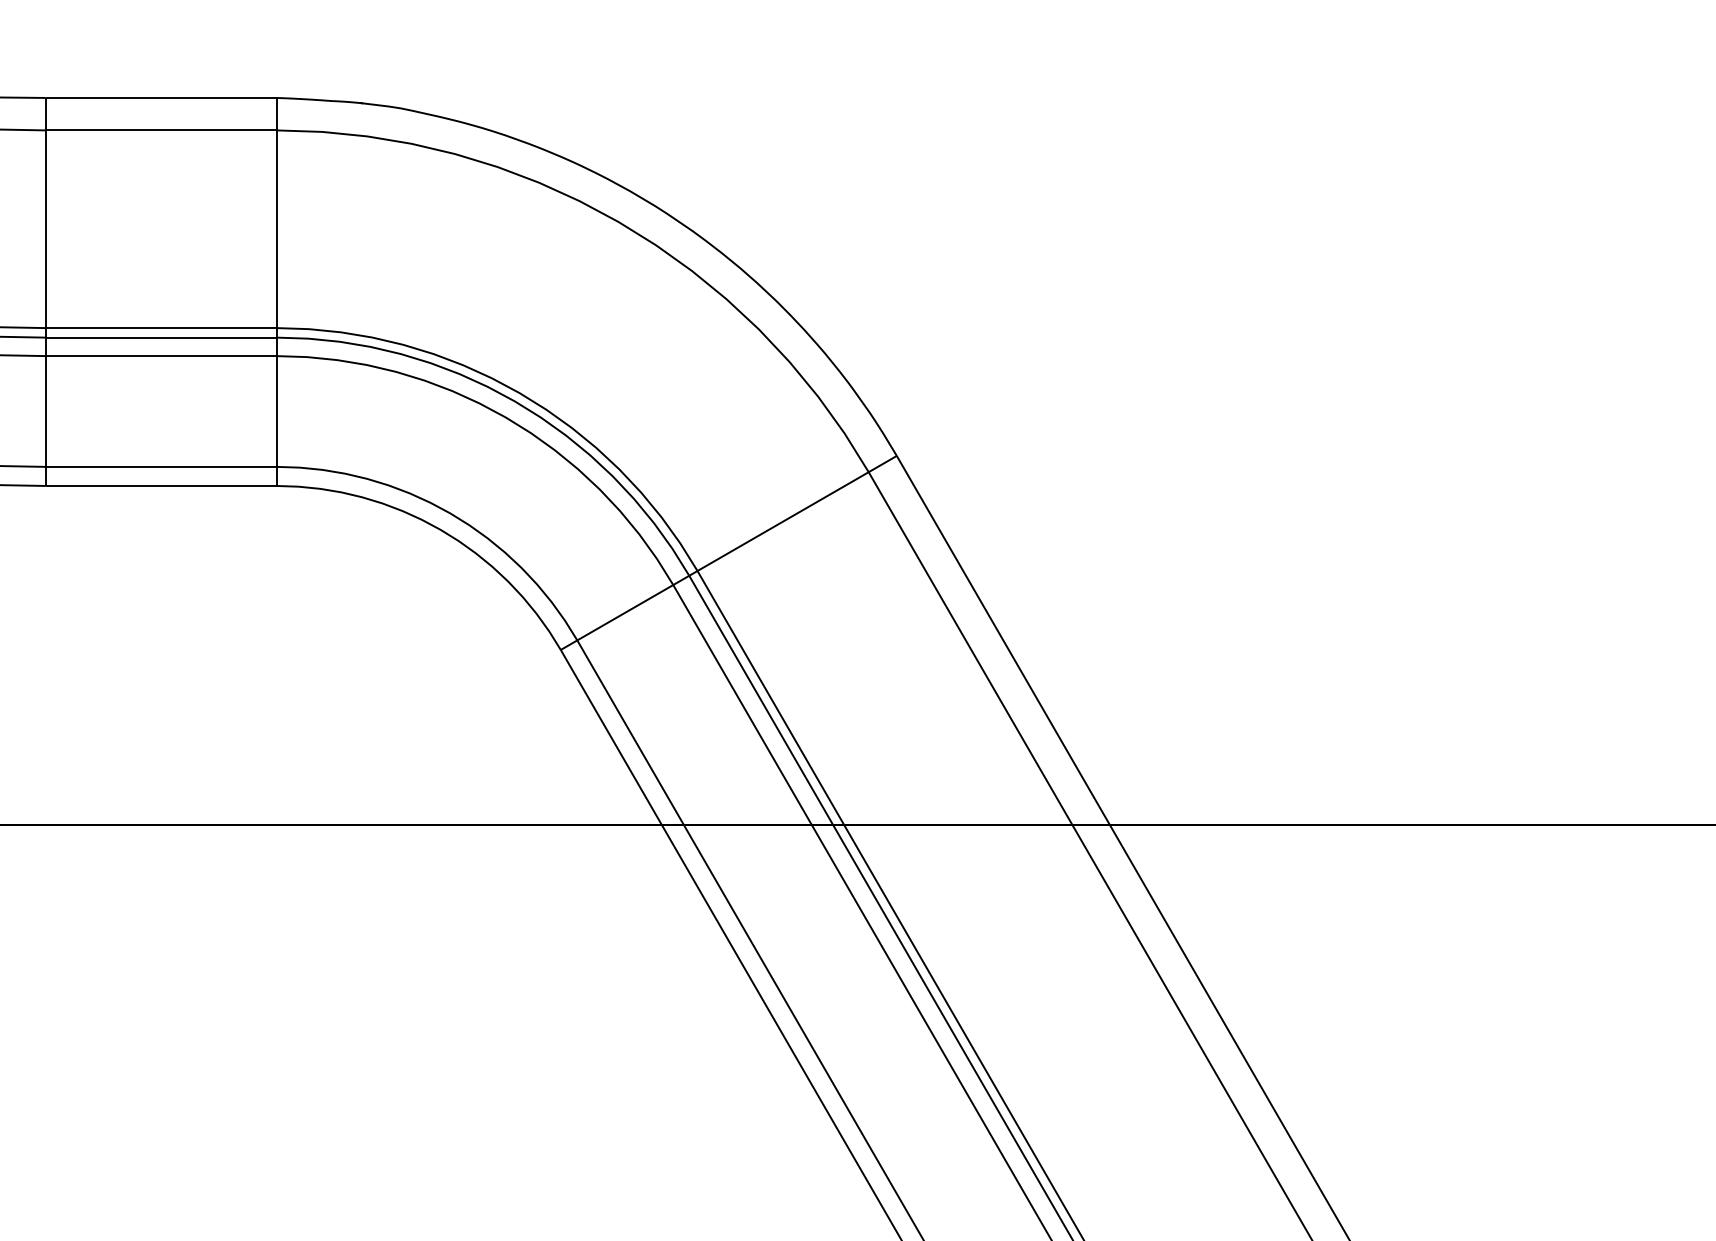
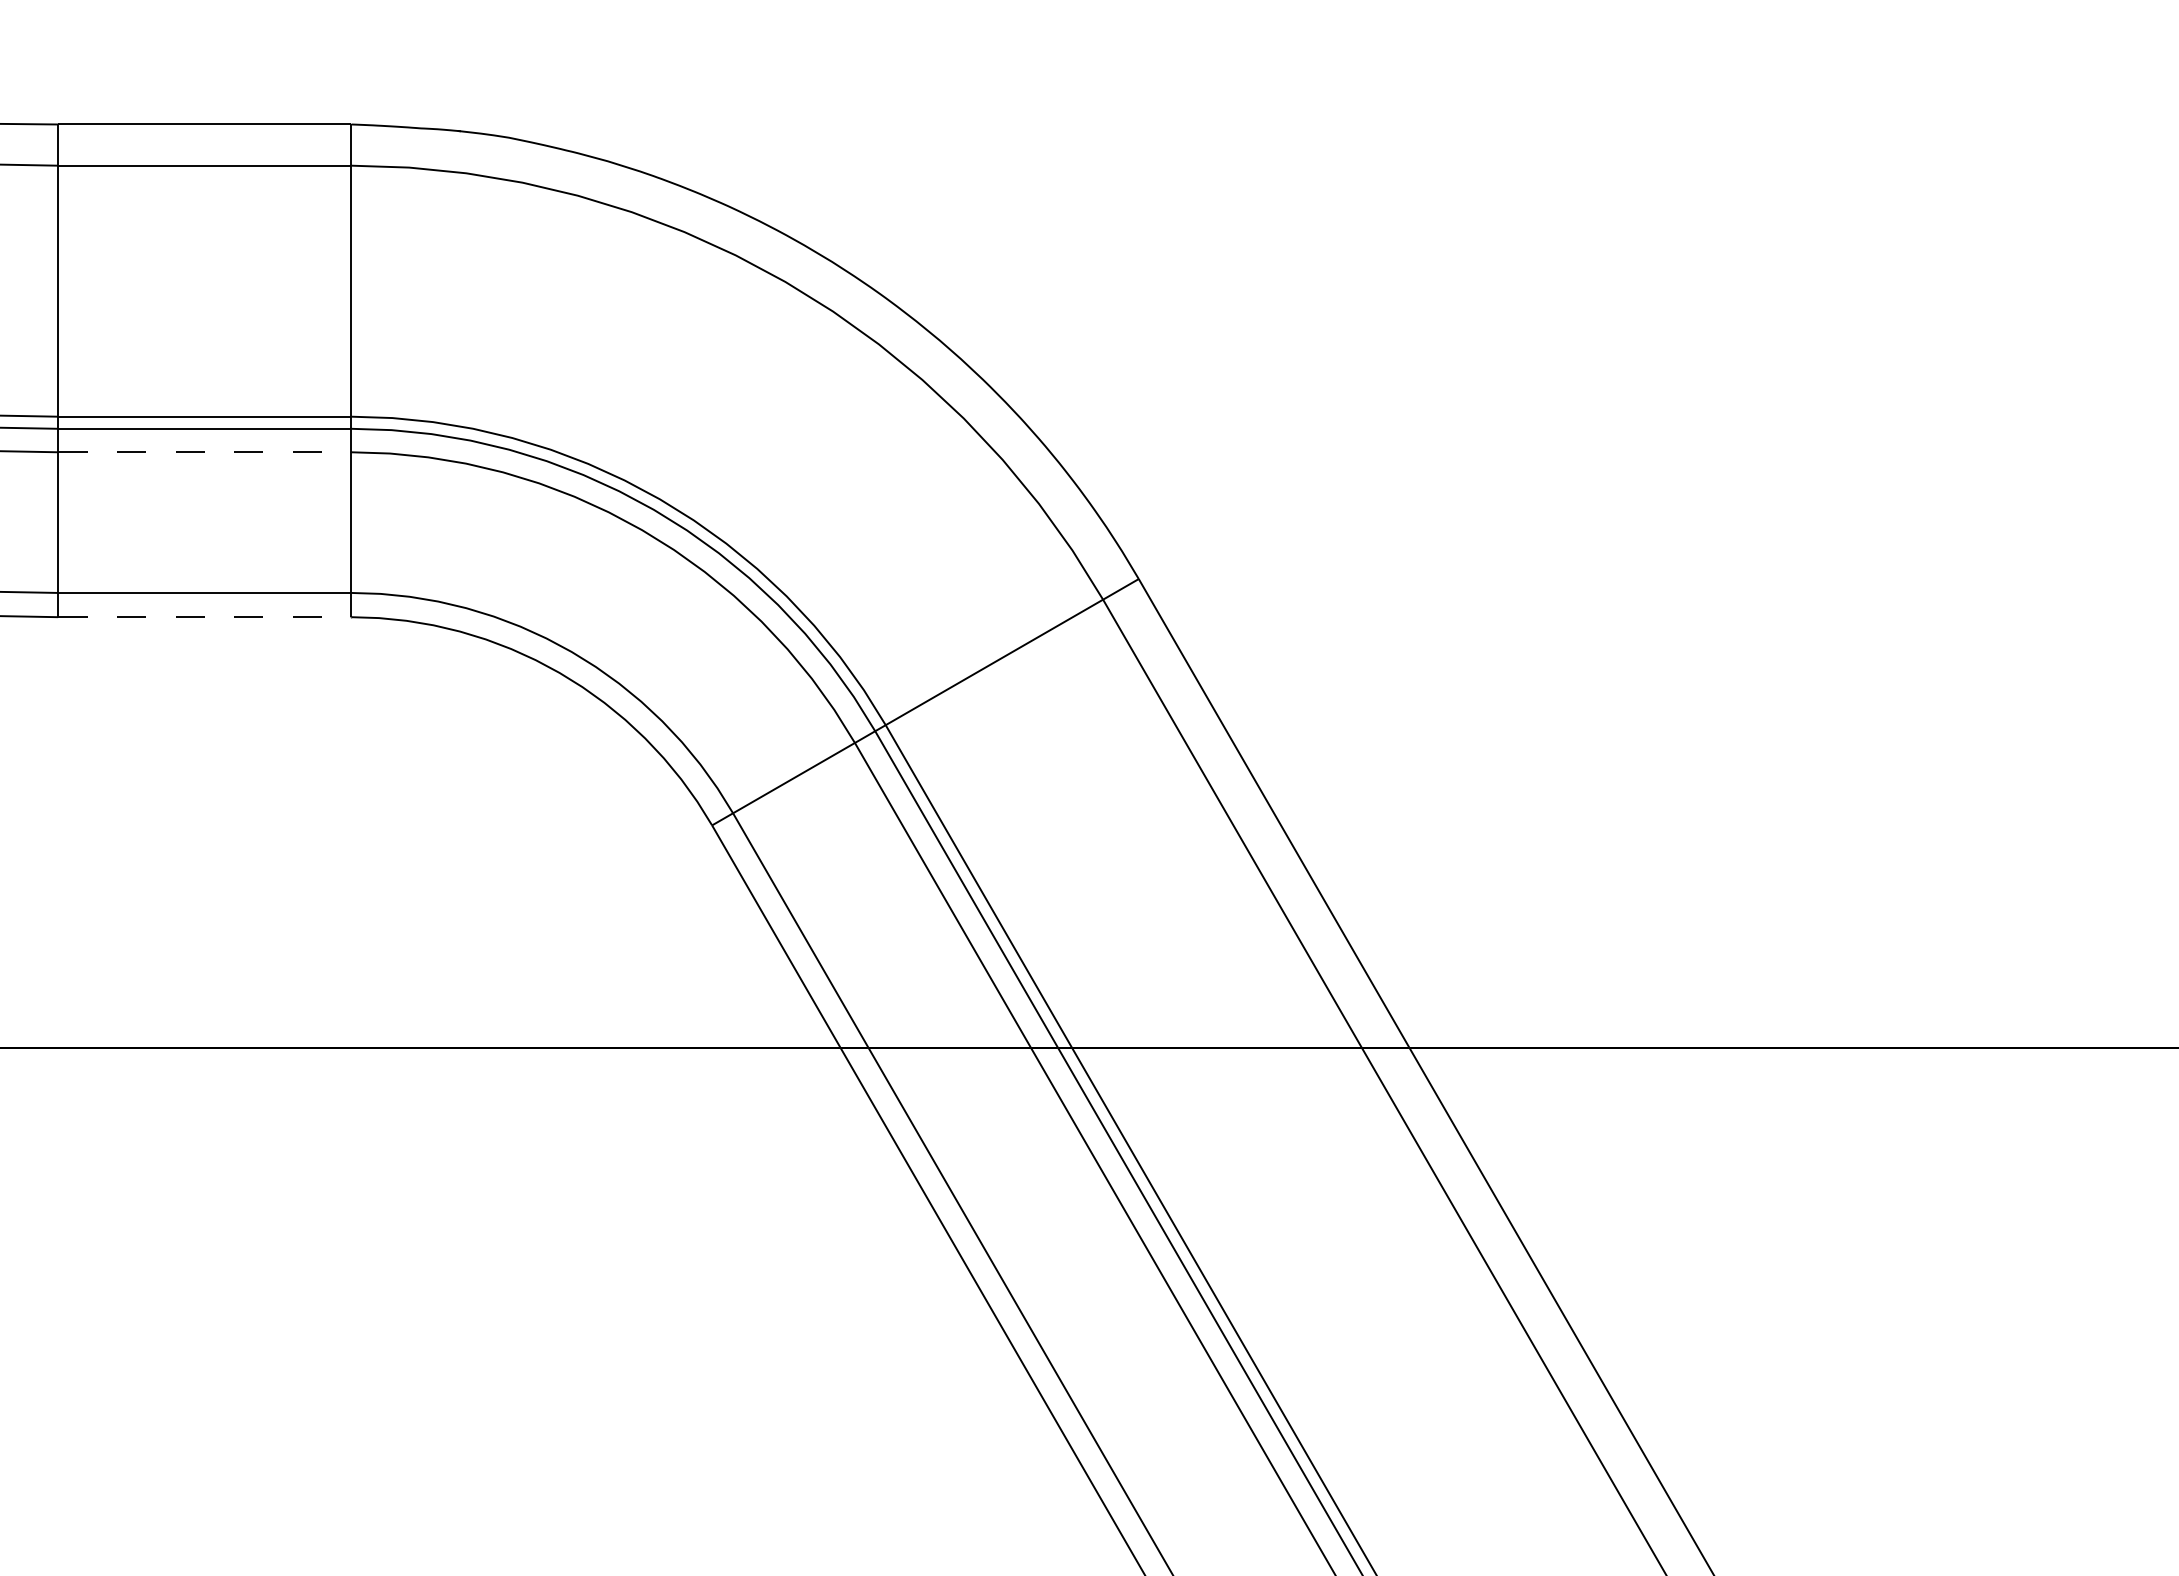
line: (161, 356) -> (205, 452), solid -> dashed
line: (161, 485) -> (205, 616), solid -> dashed

